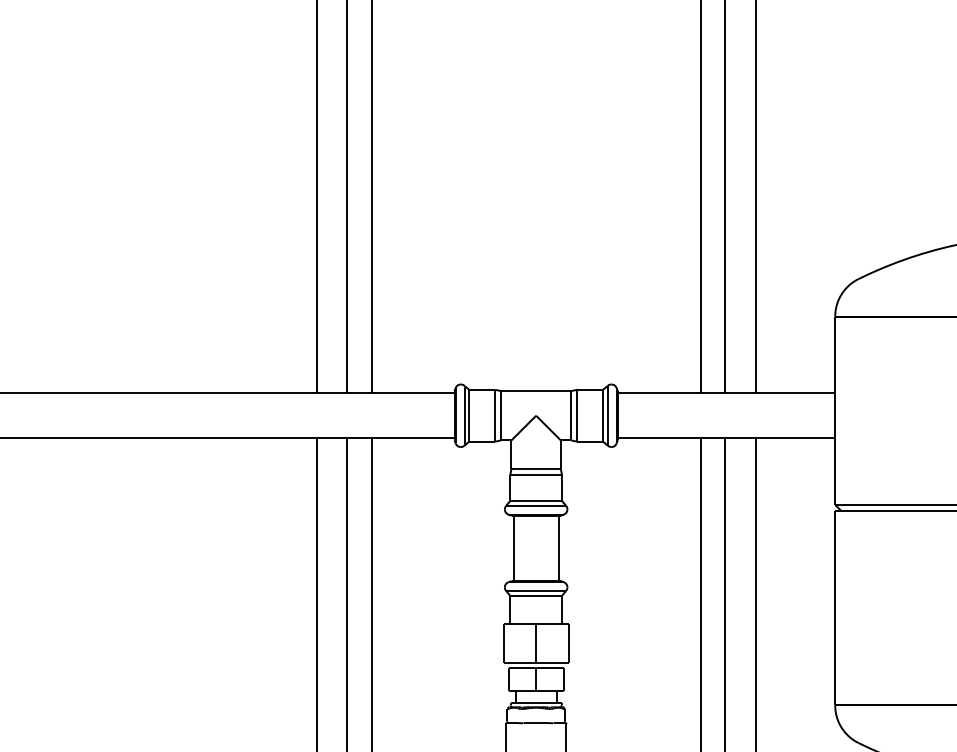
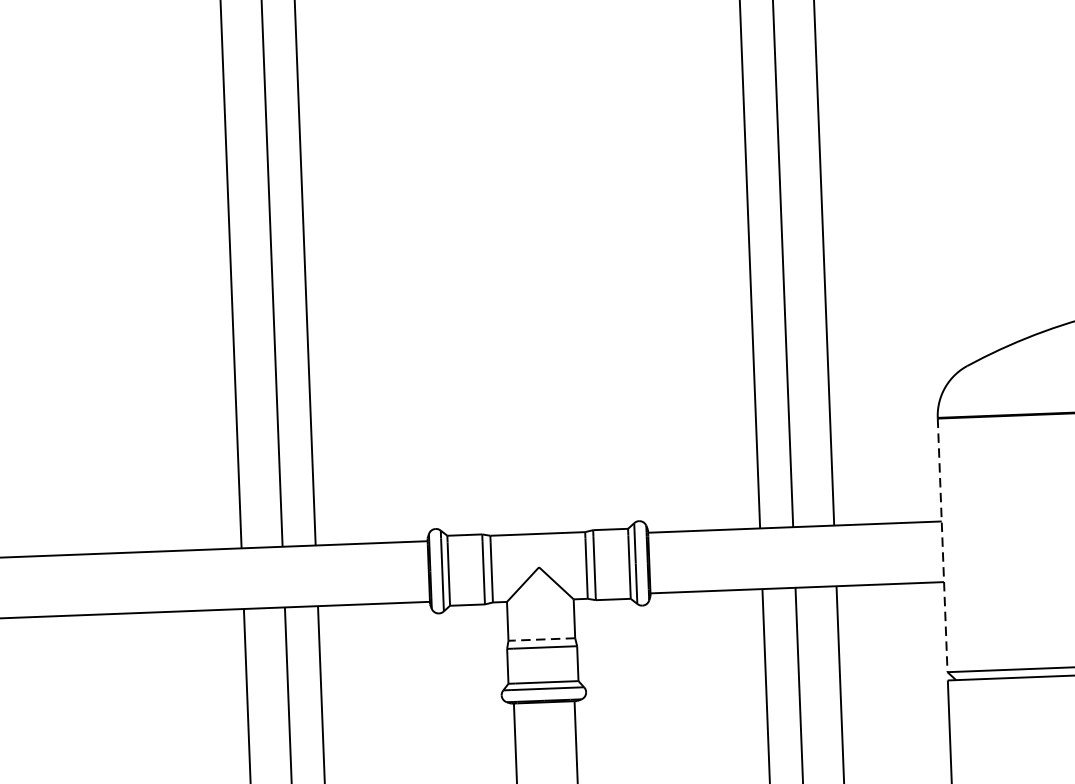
line: (835, 411) -> (943, 546), solid -> dashed
line: (538, 469) -> (545, 639), solid -> dashed

